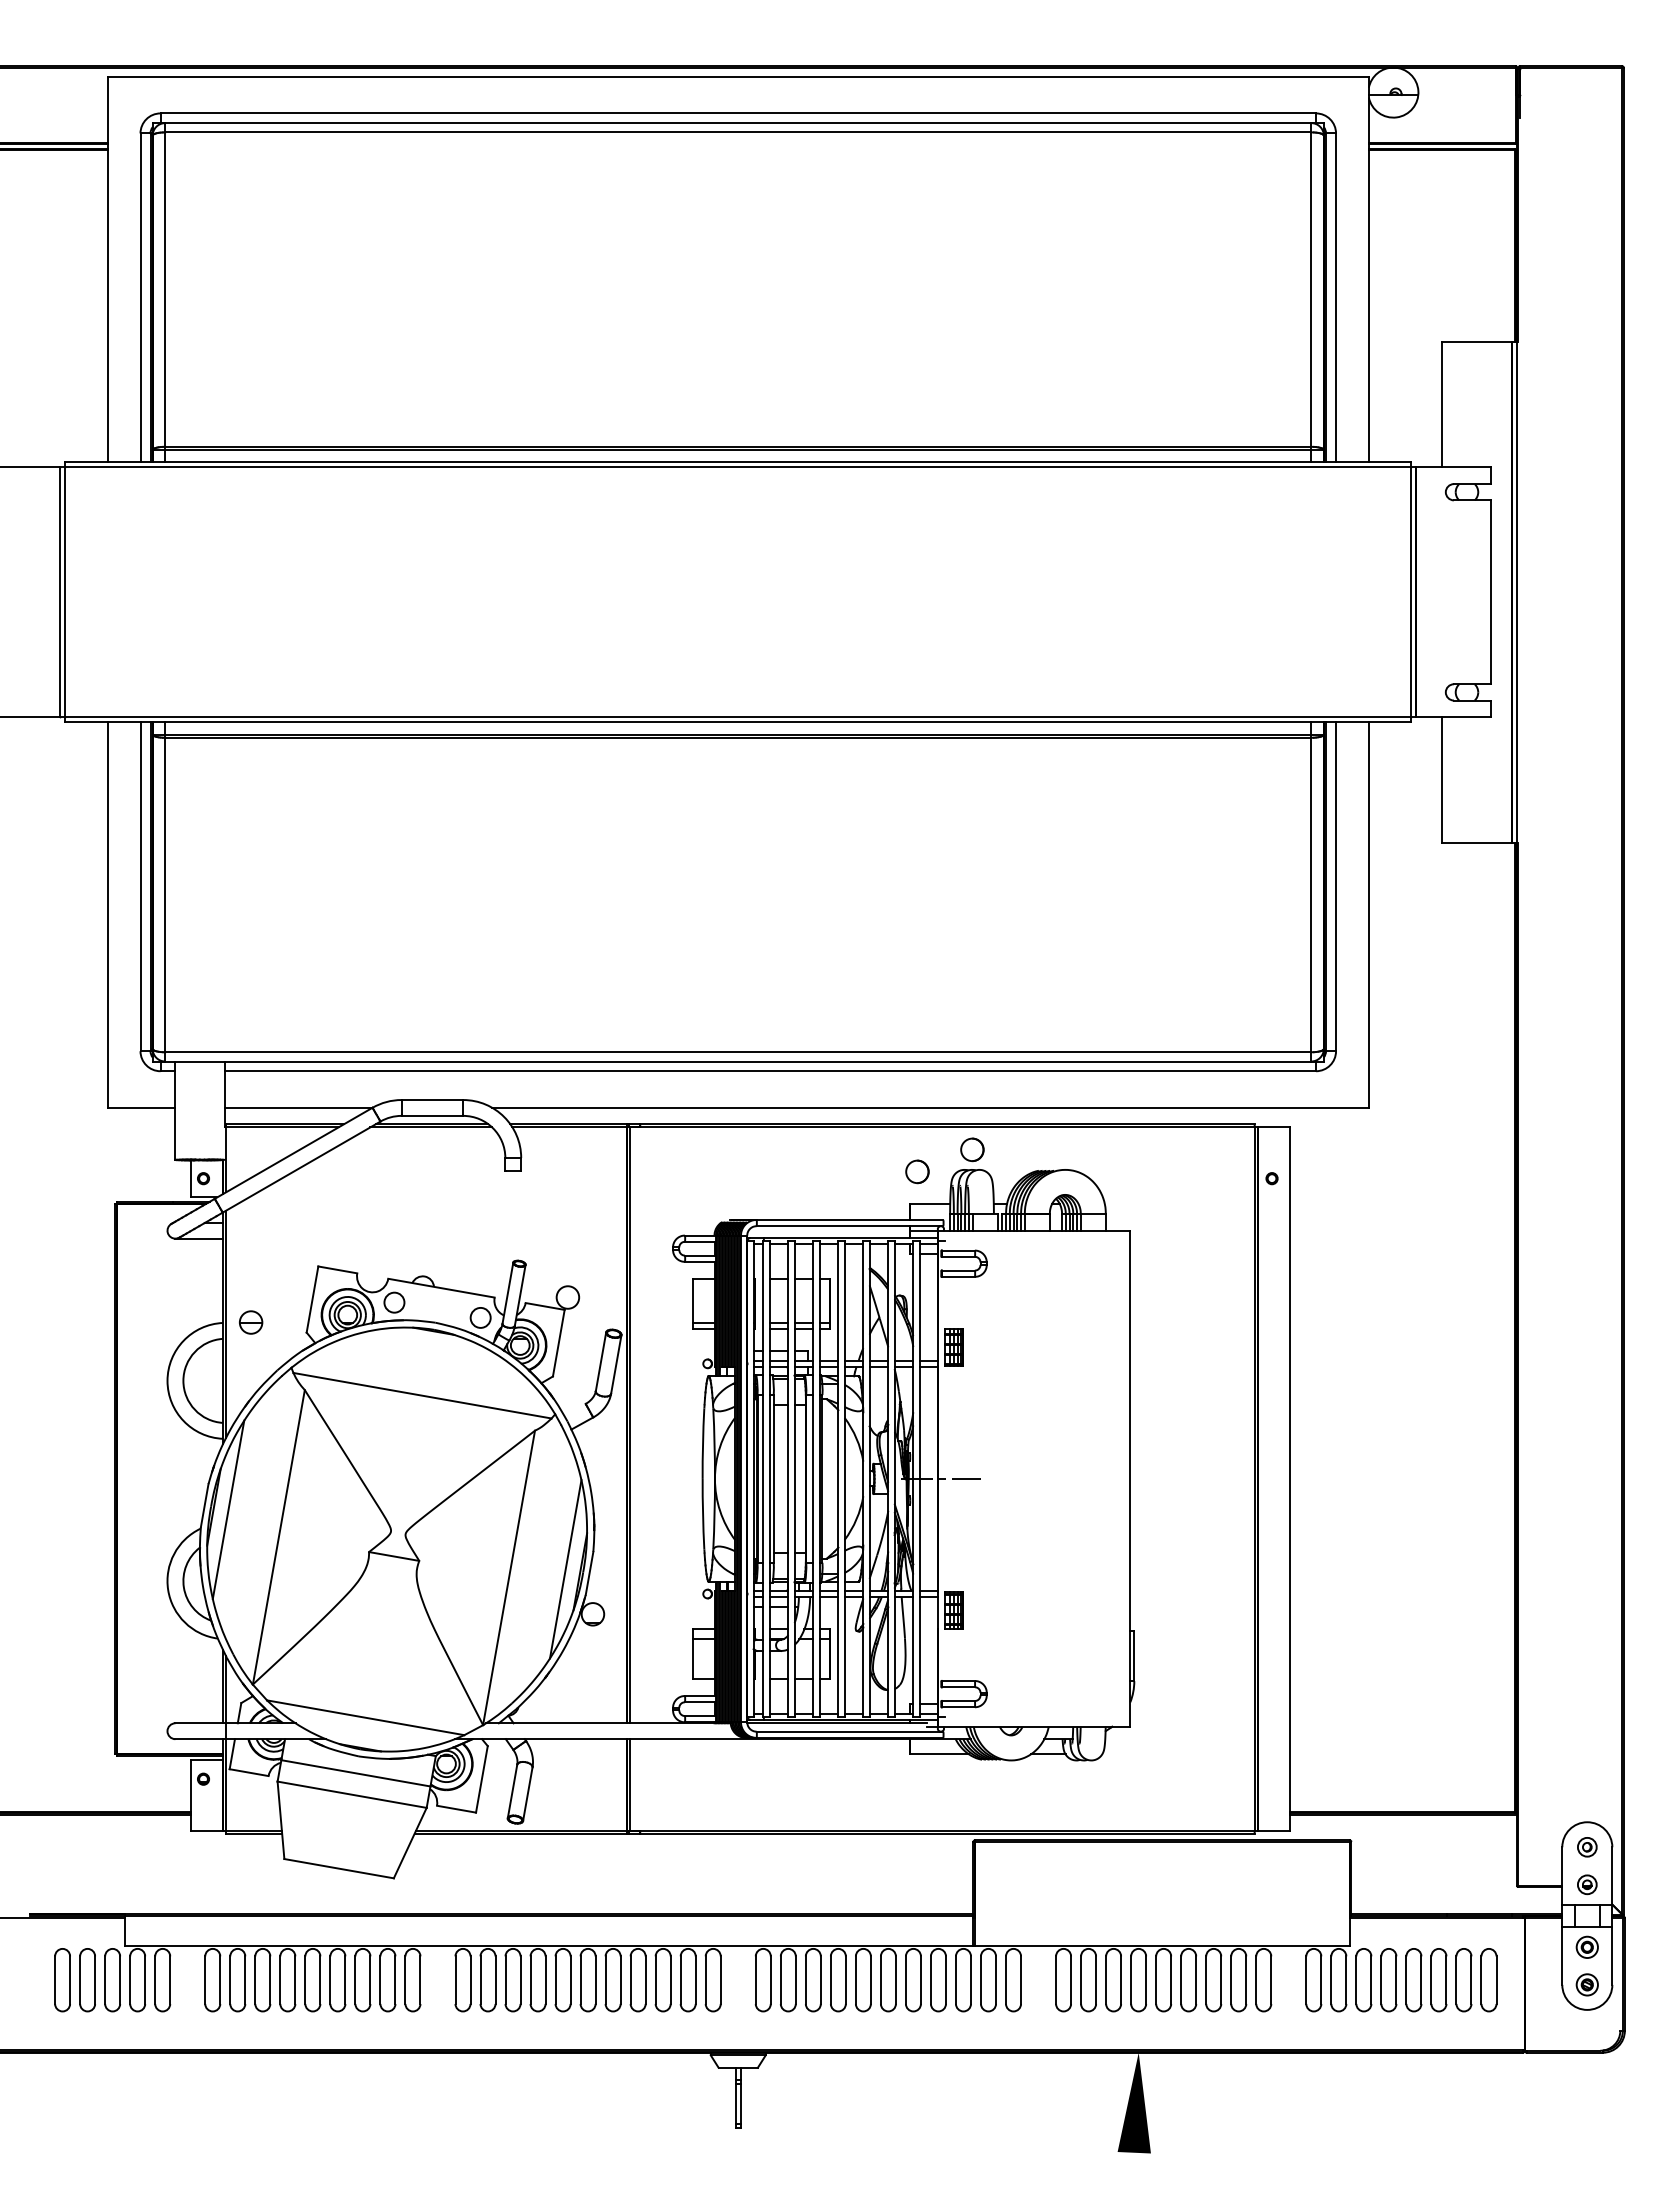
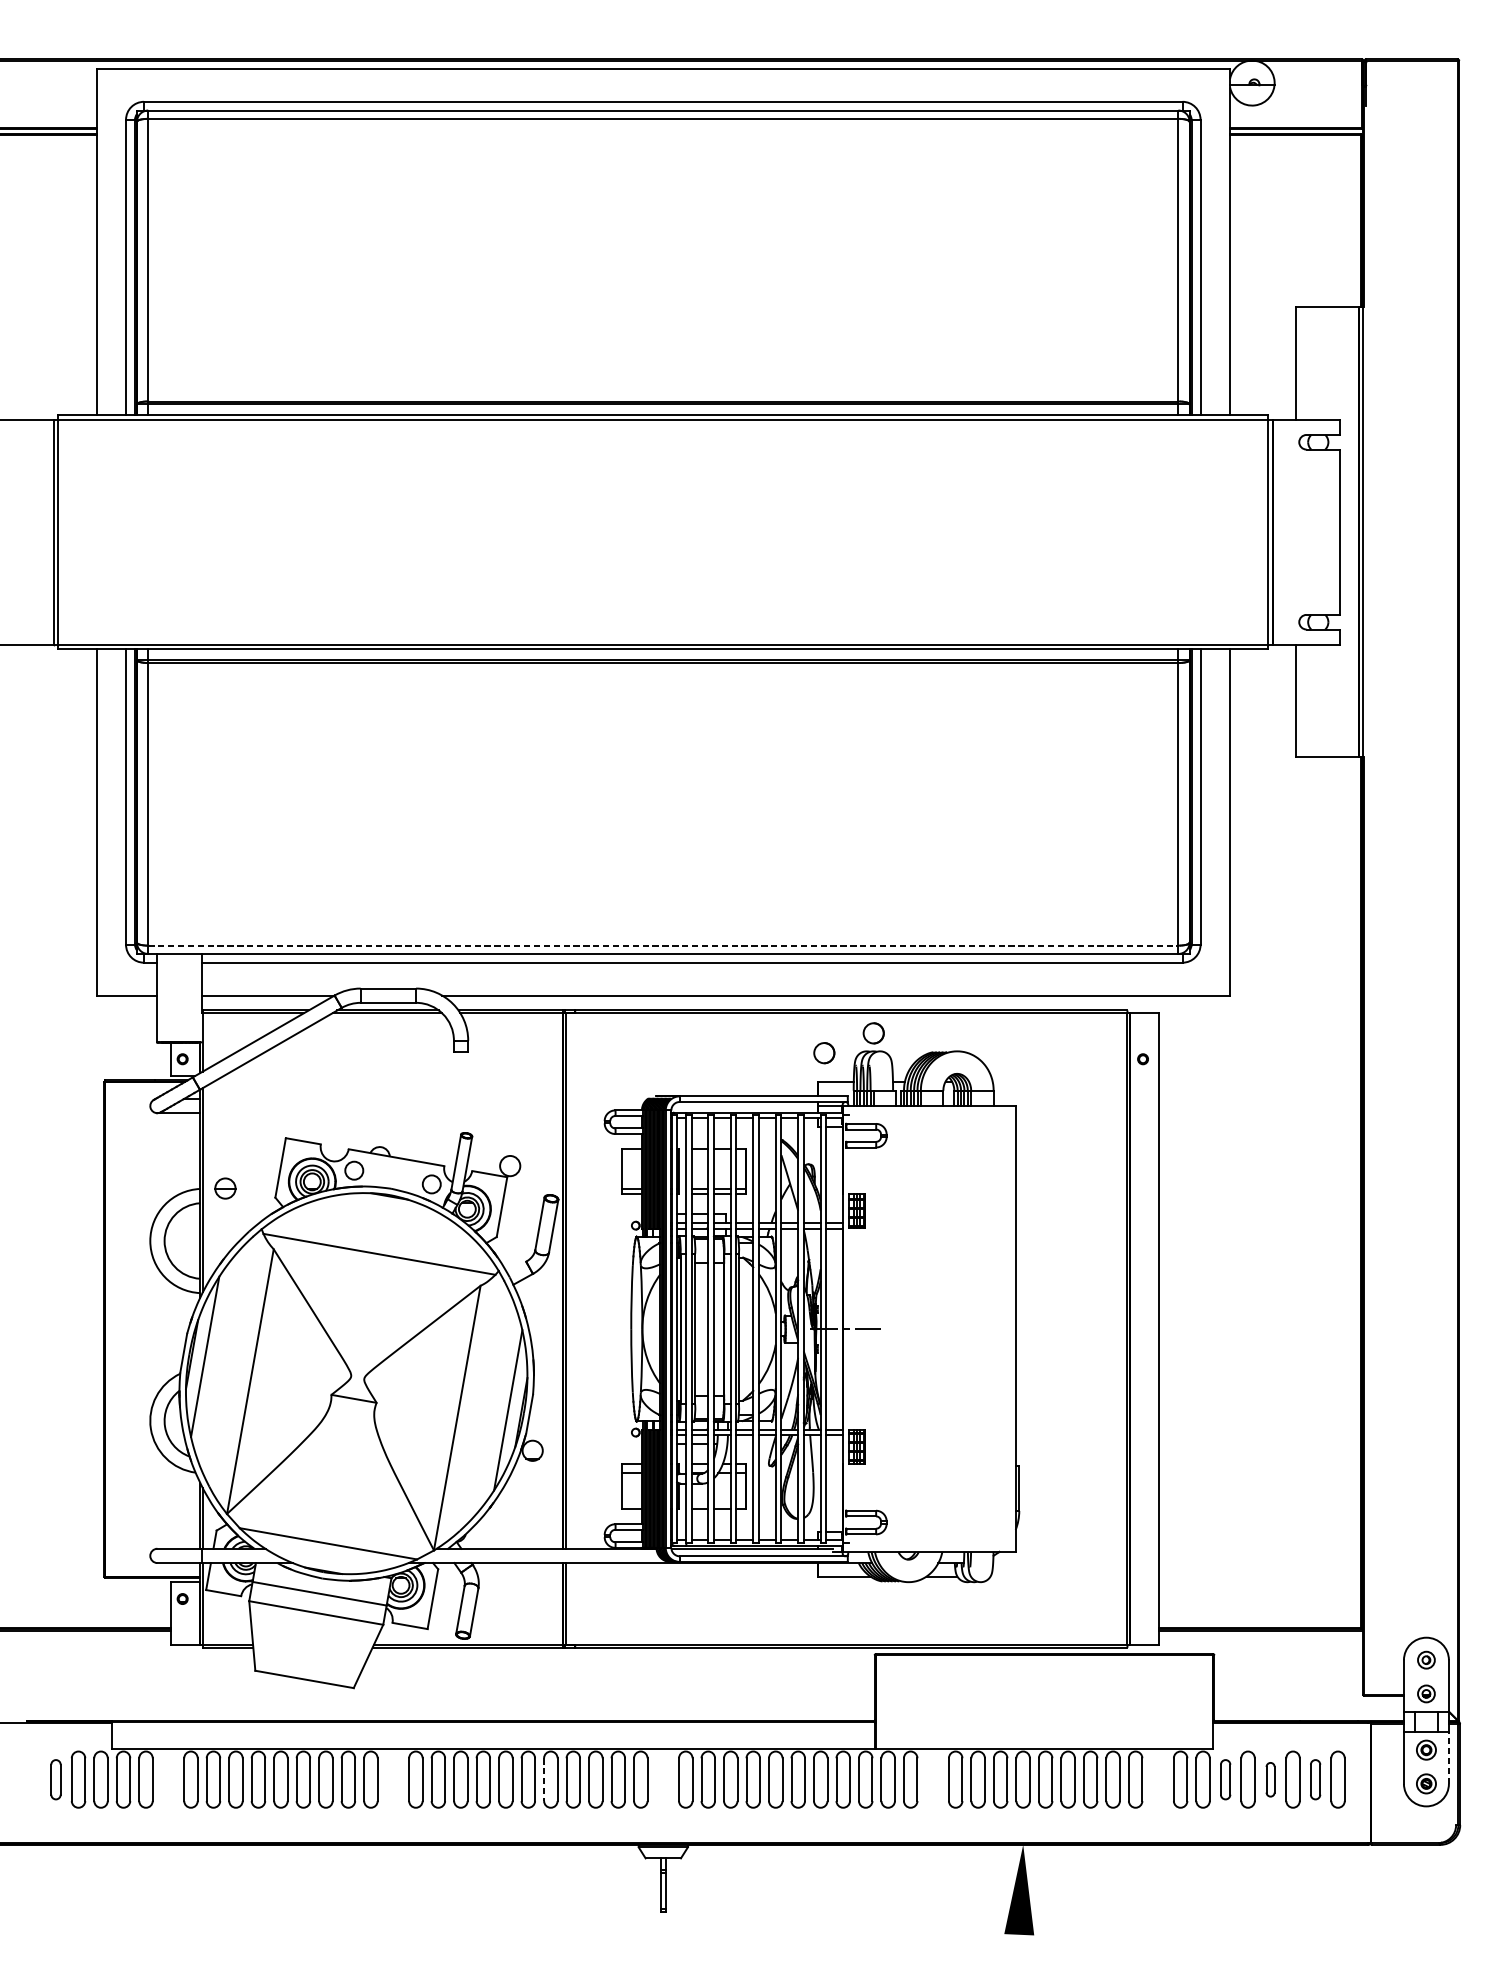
line: (738, 1052) -> (663, 945), solid -> dashed
line: (1612, 1956) -> (1449, 1758), solid -> dashed
part: (62, 1980) -> (55, 1779), size x0.7
line: (605, 1980) -> (543, 1779), solid -> dashed
part: (1363, 1980) -> (1225, 1779), size x0.7
part: (1413, 1980) -> (1270, 1779), size x0.6
part: (1463, 1980) -> (1315, 1779), size x0.7

